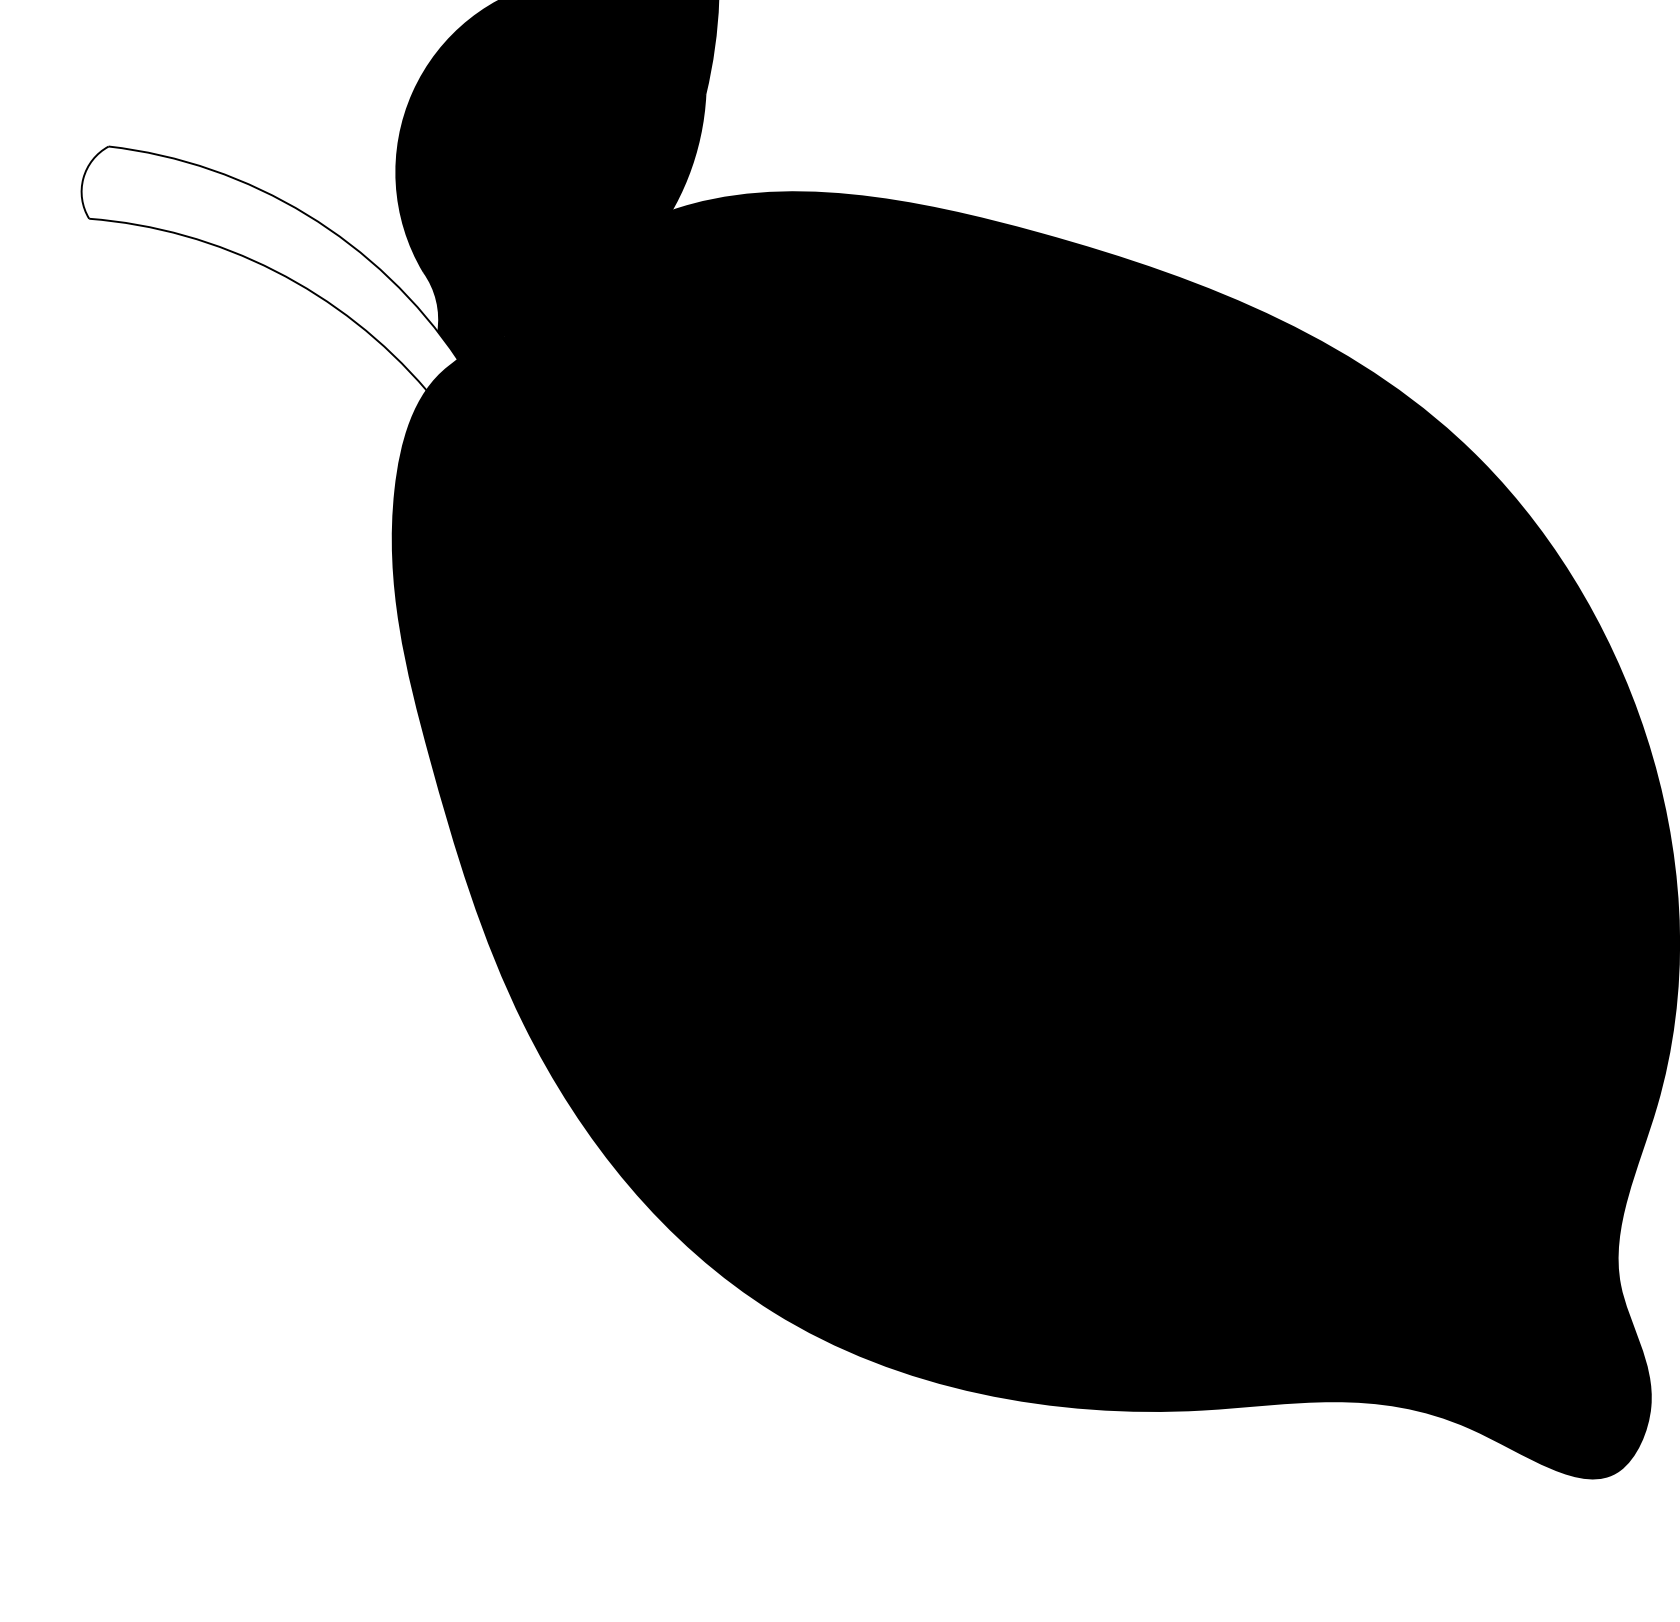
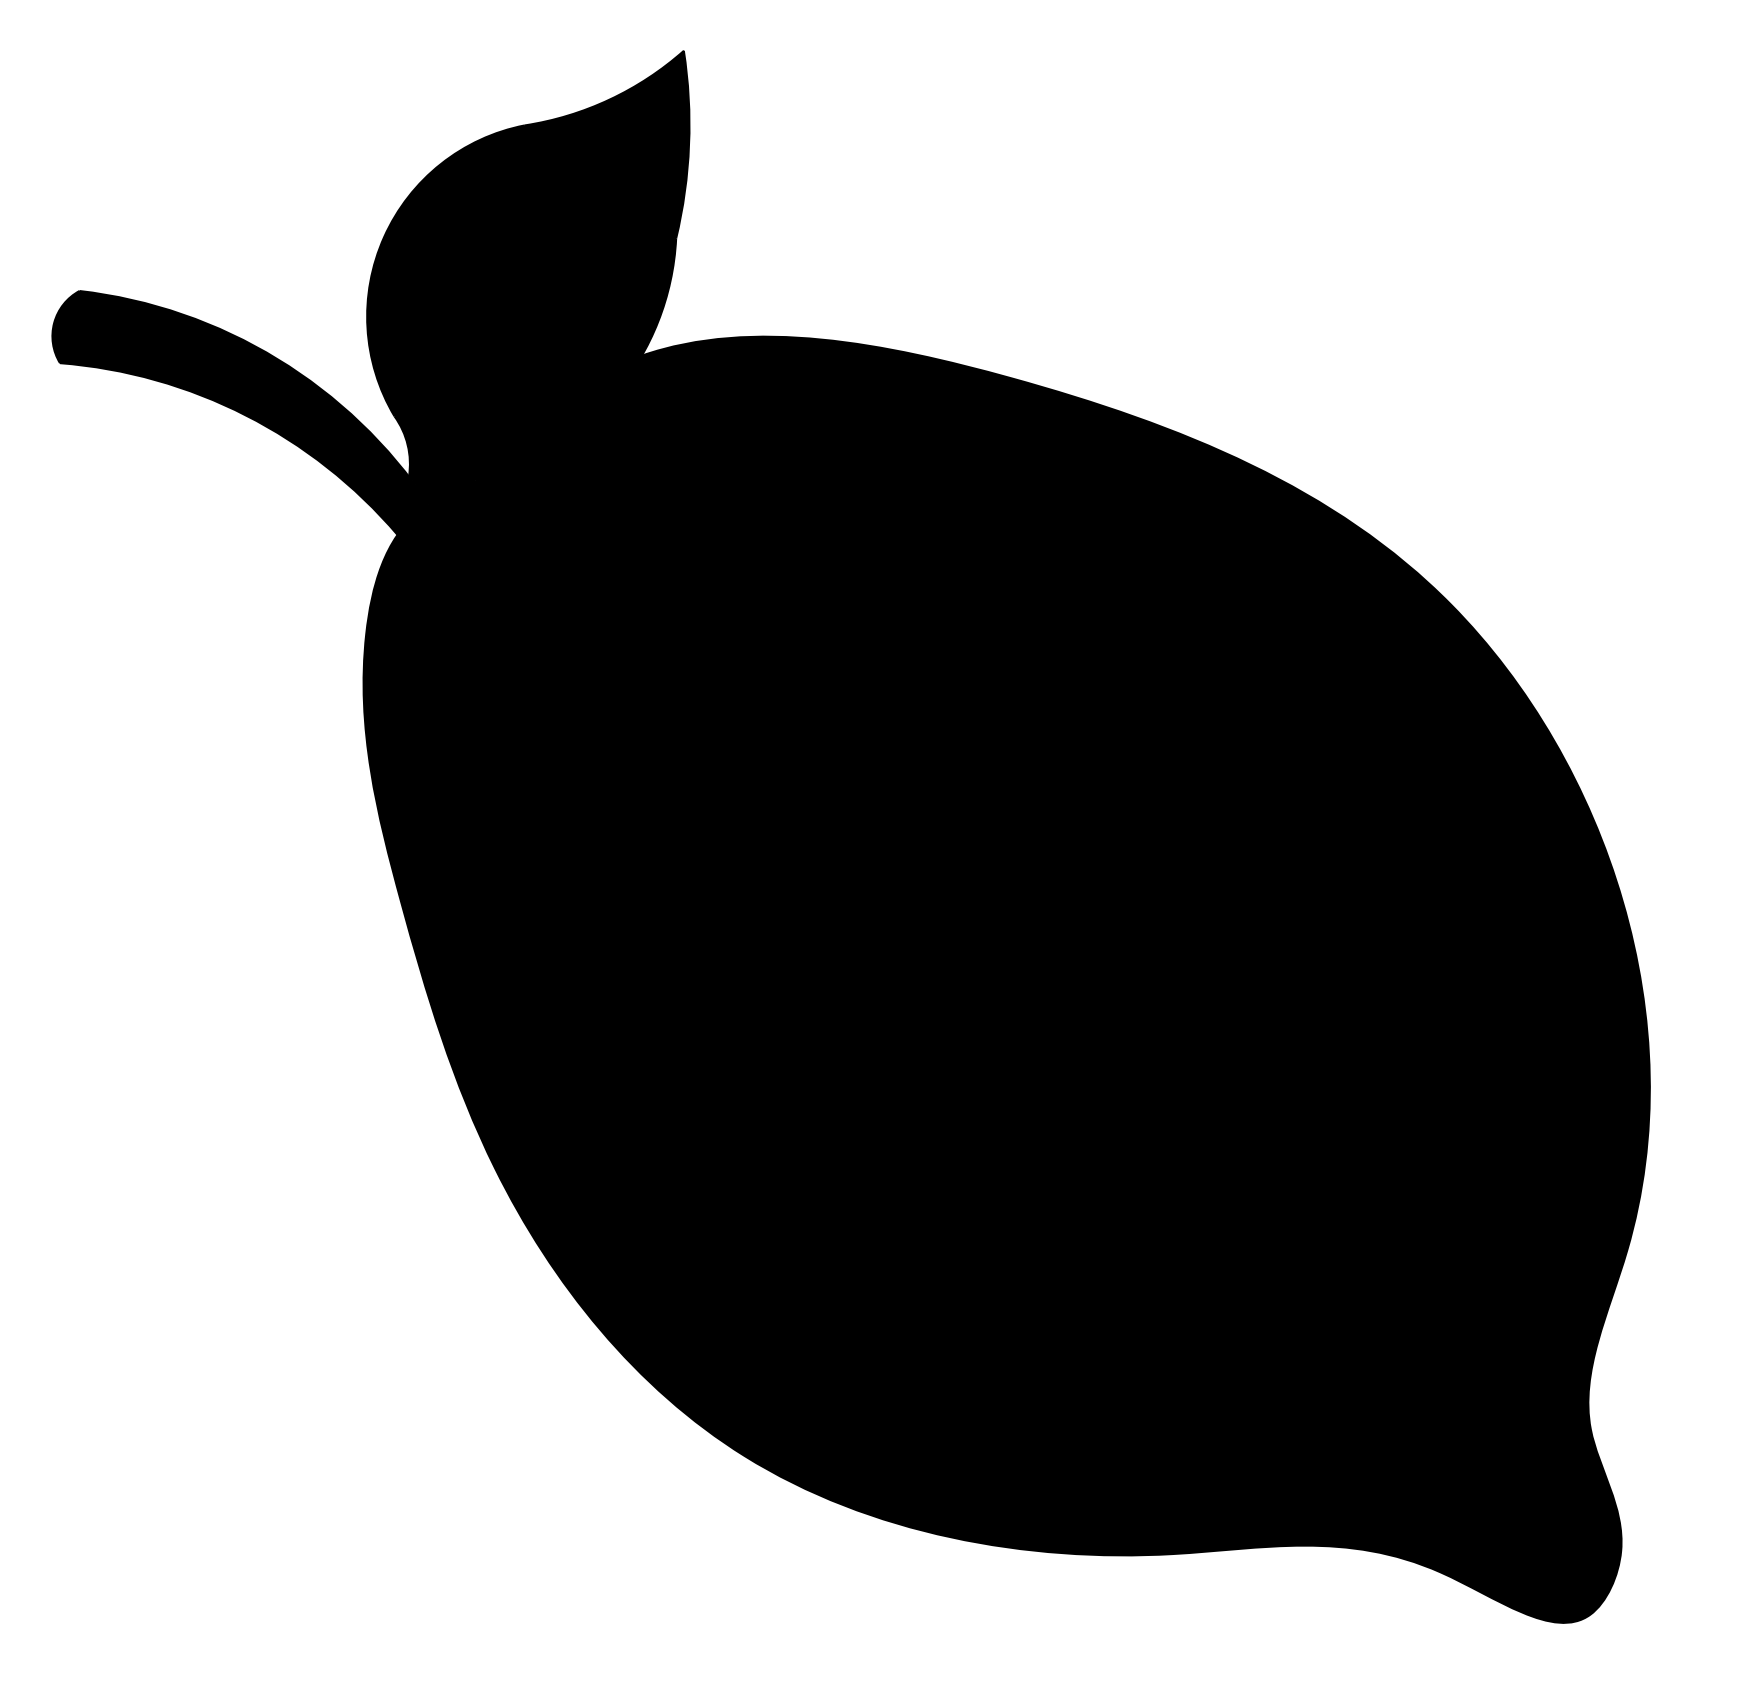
fill: (269, 268) -> (240, 412), added

